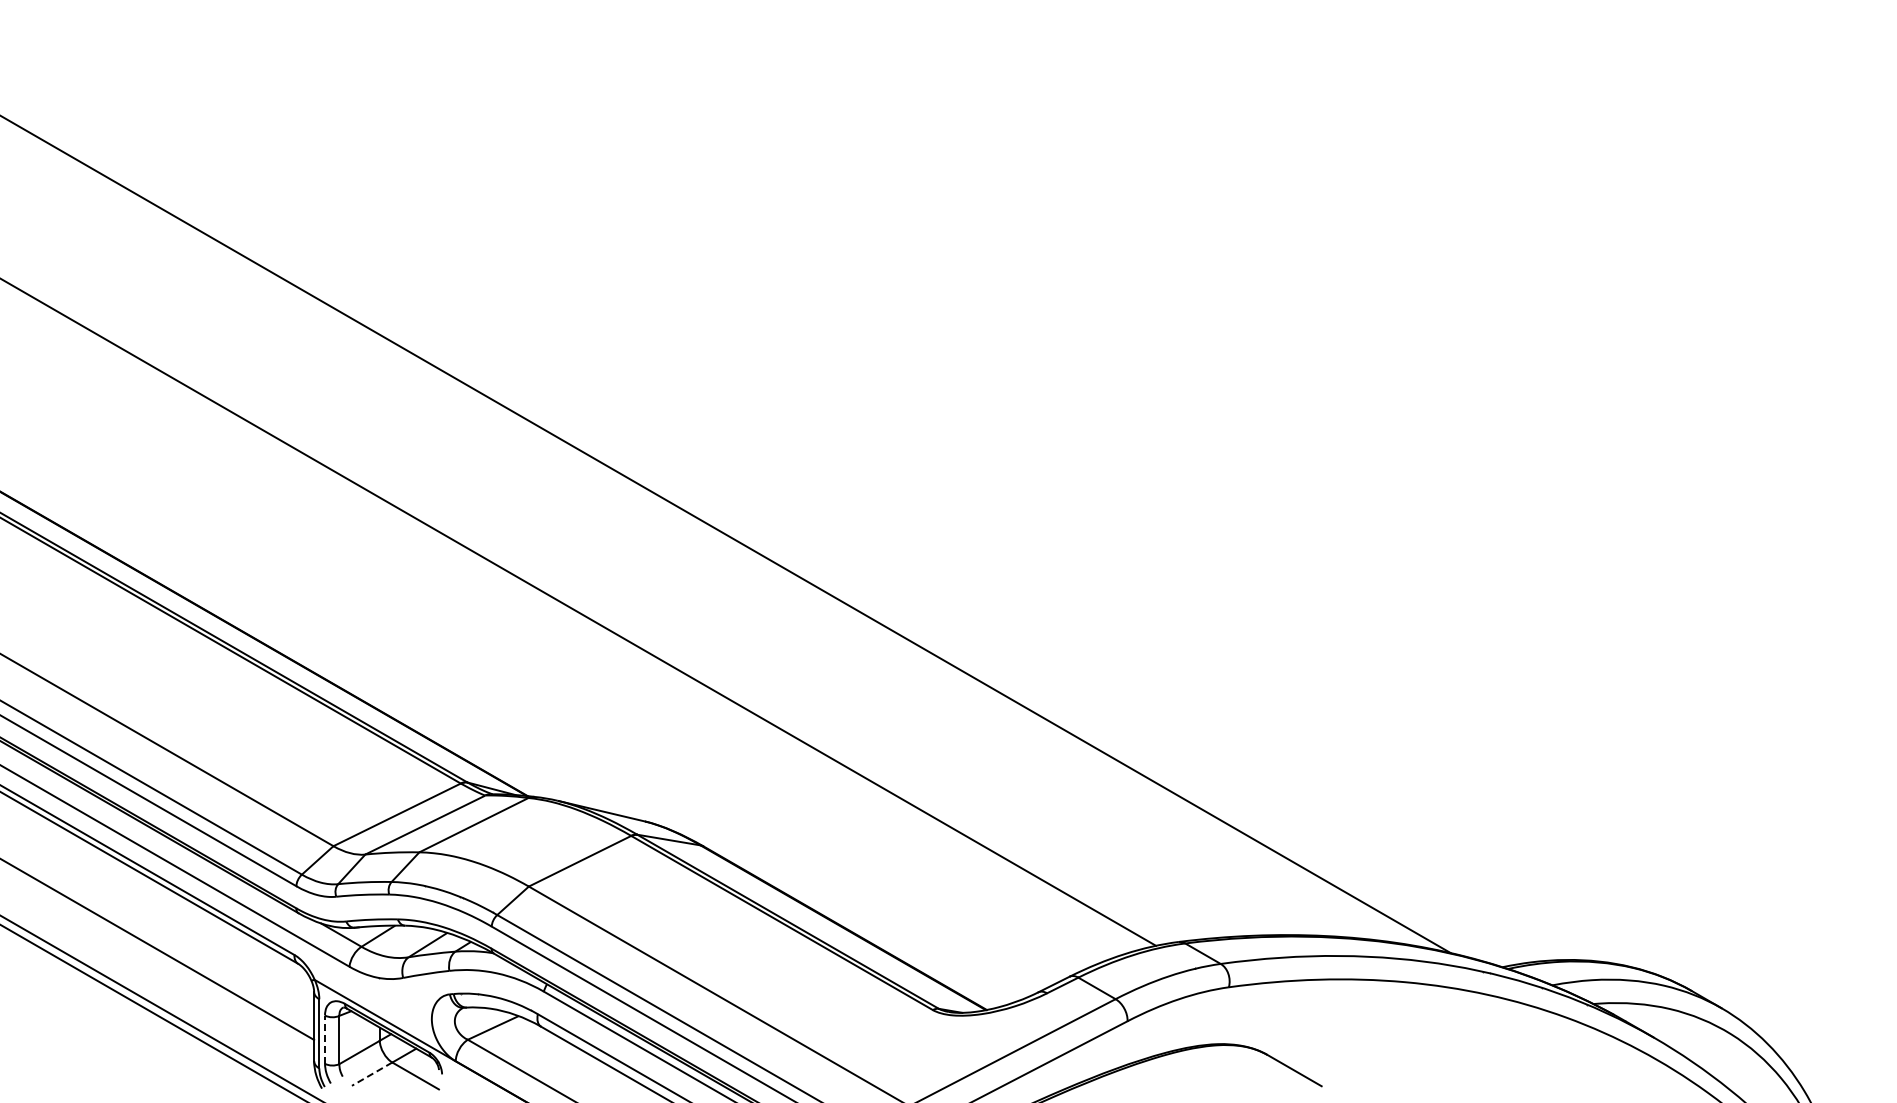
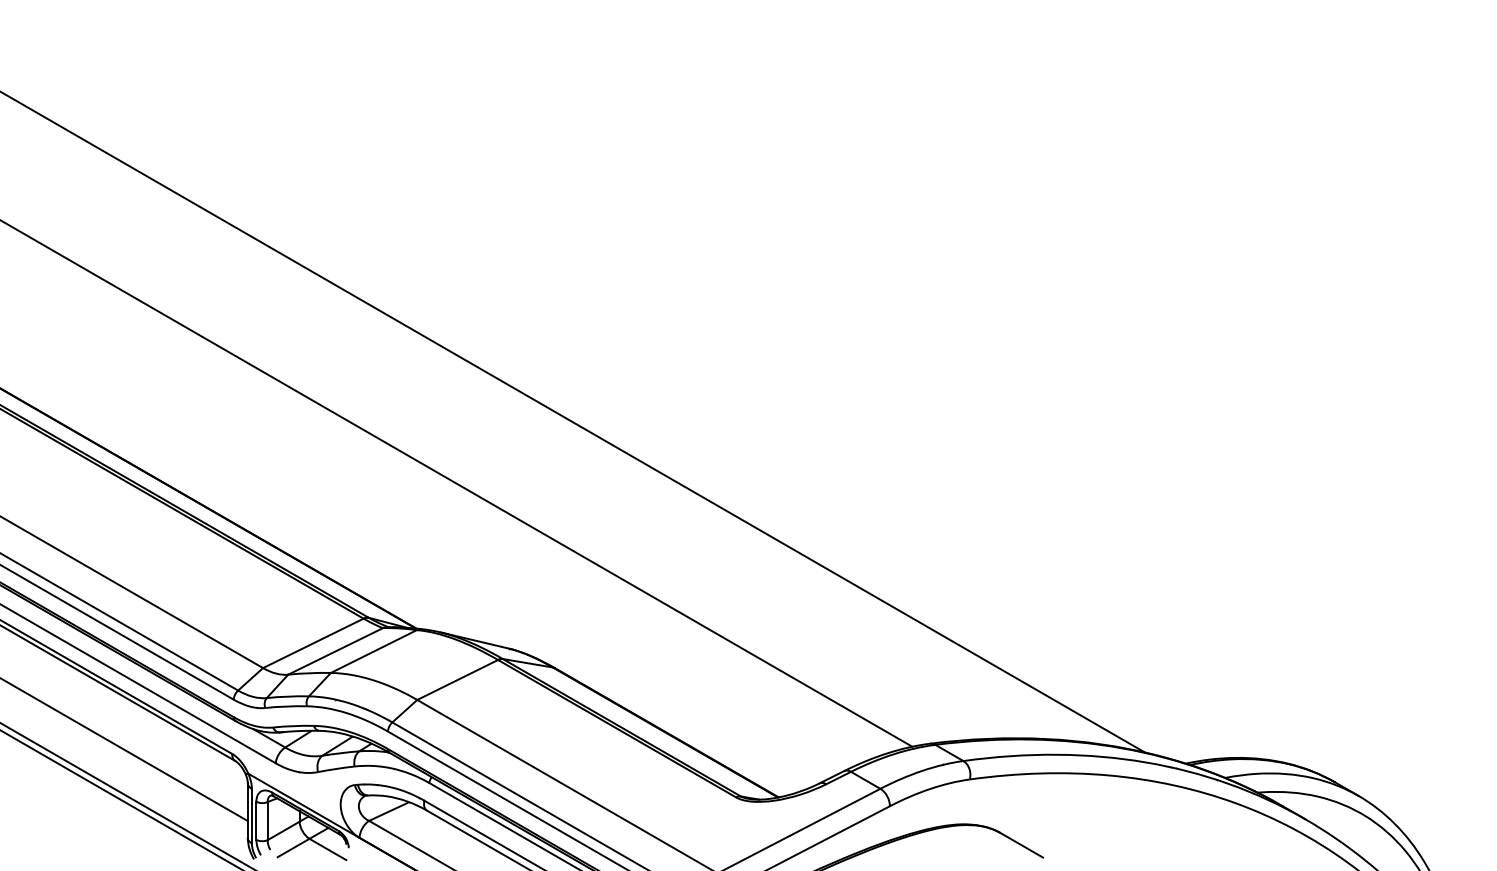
line: (325, 1039) -> (256, 820), dashed -> solid
line: (371, 1074) -> (293, 848), dashed -> solid

